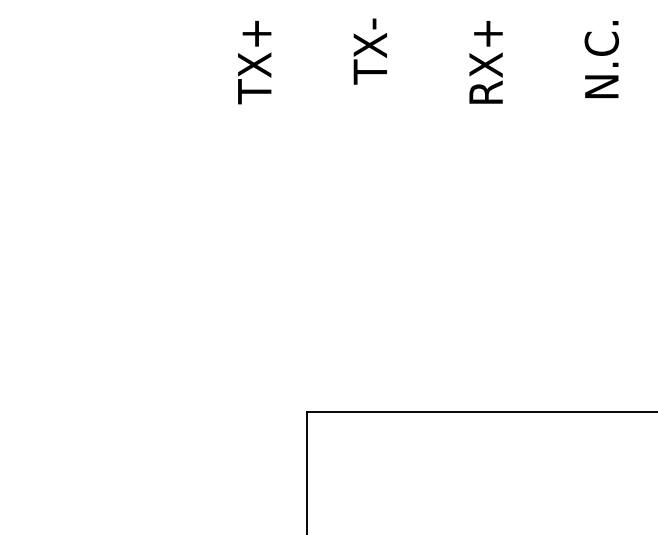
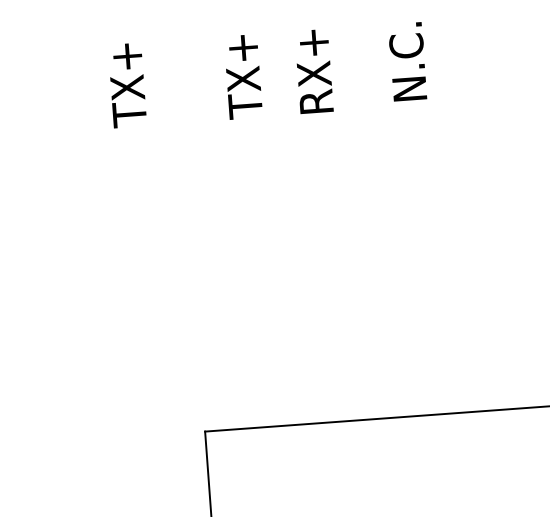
text: (601, 59) -> (407, 61), moved
text: (369, 61) -> (242, 75), TX- -> TX+
text: (485, 62) -> (313, 71), moved

